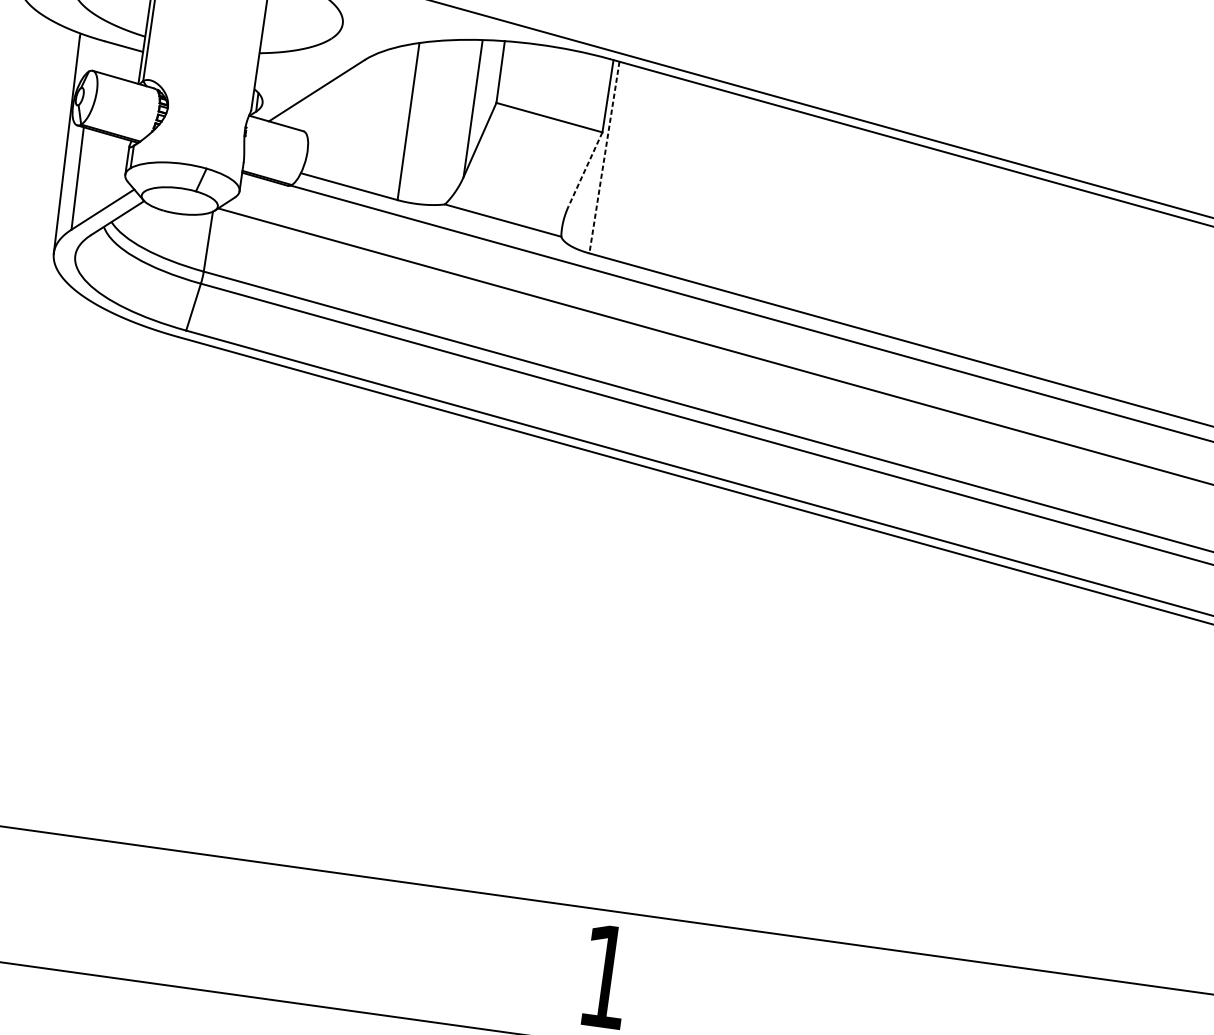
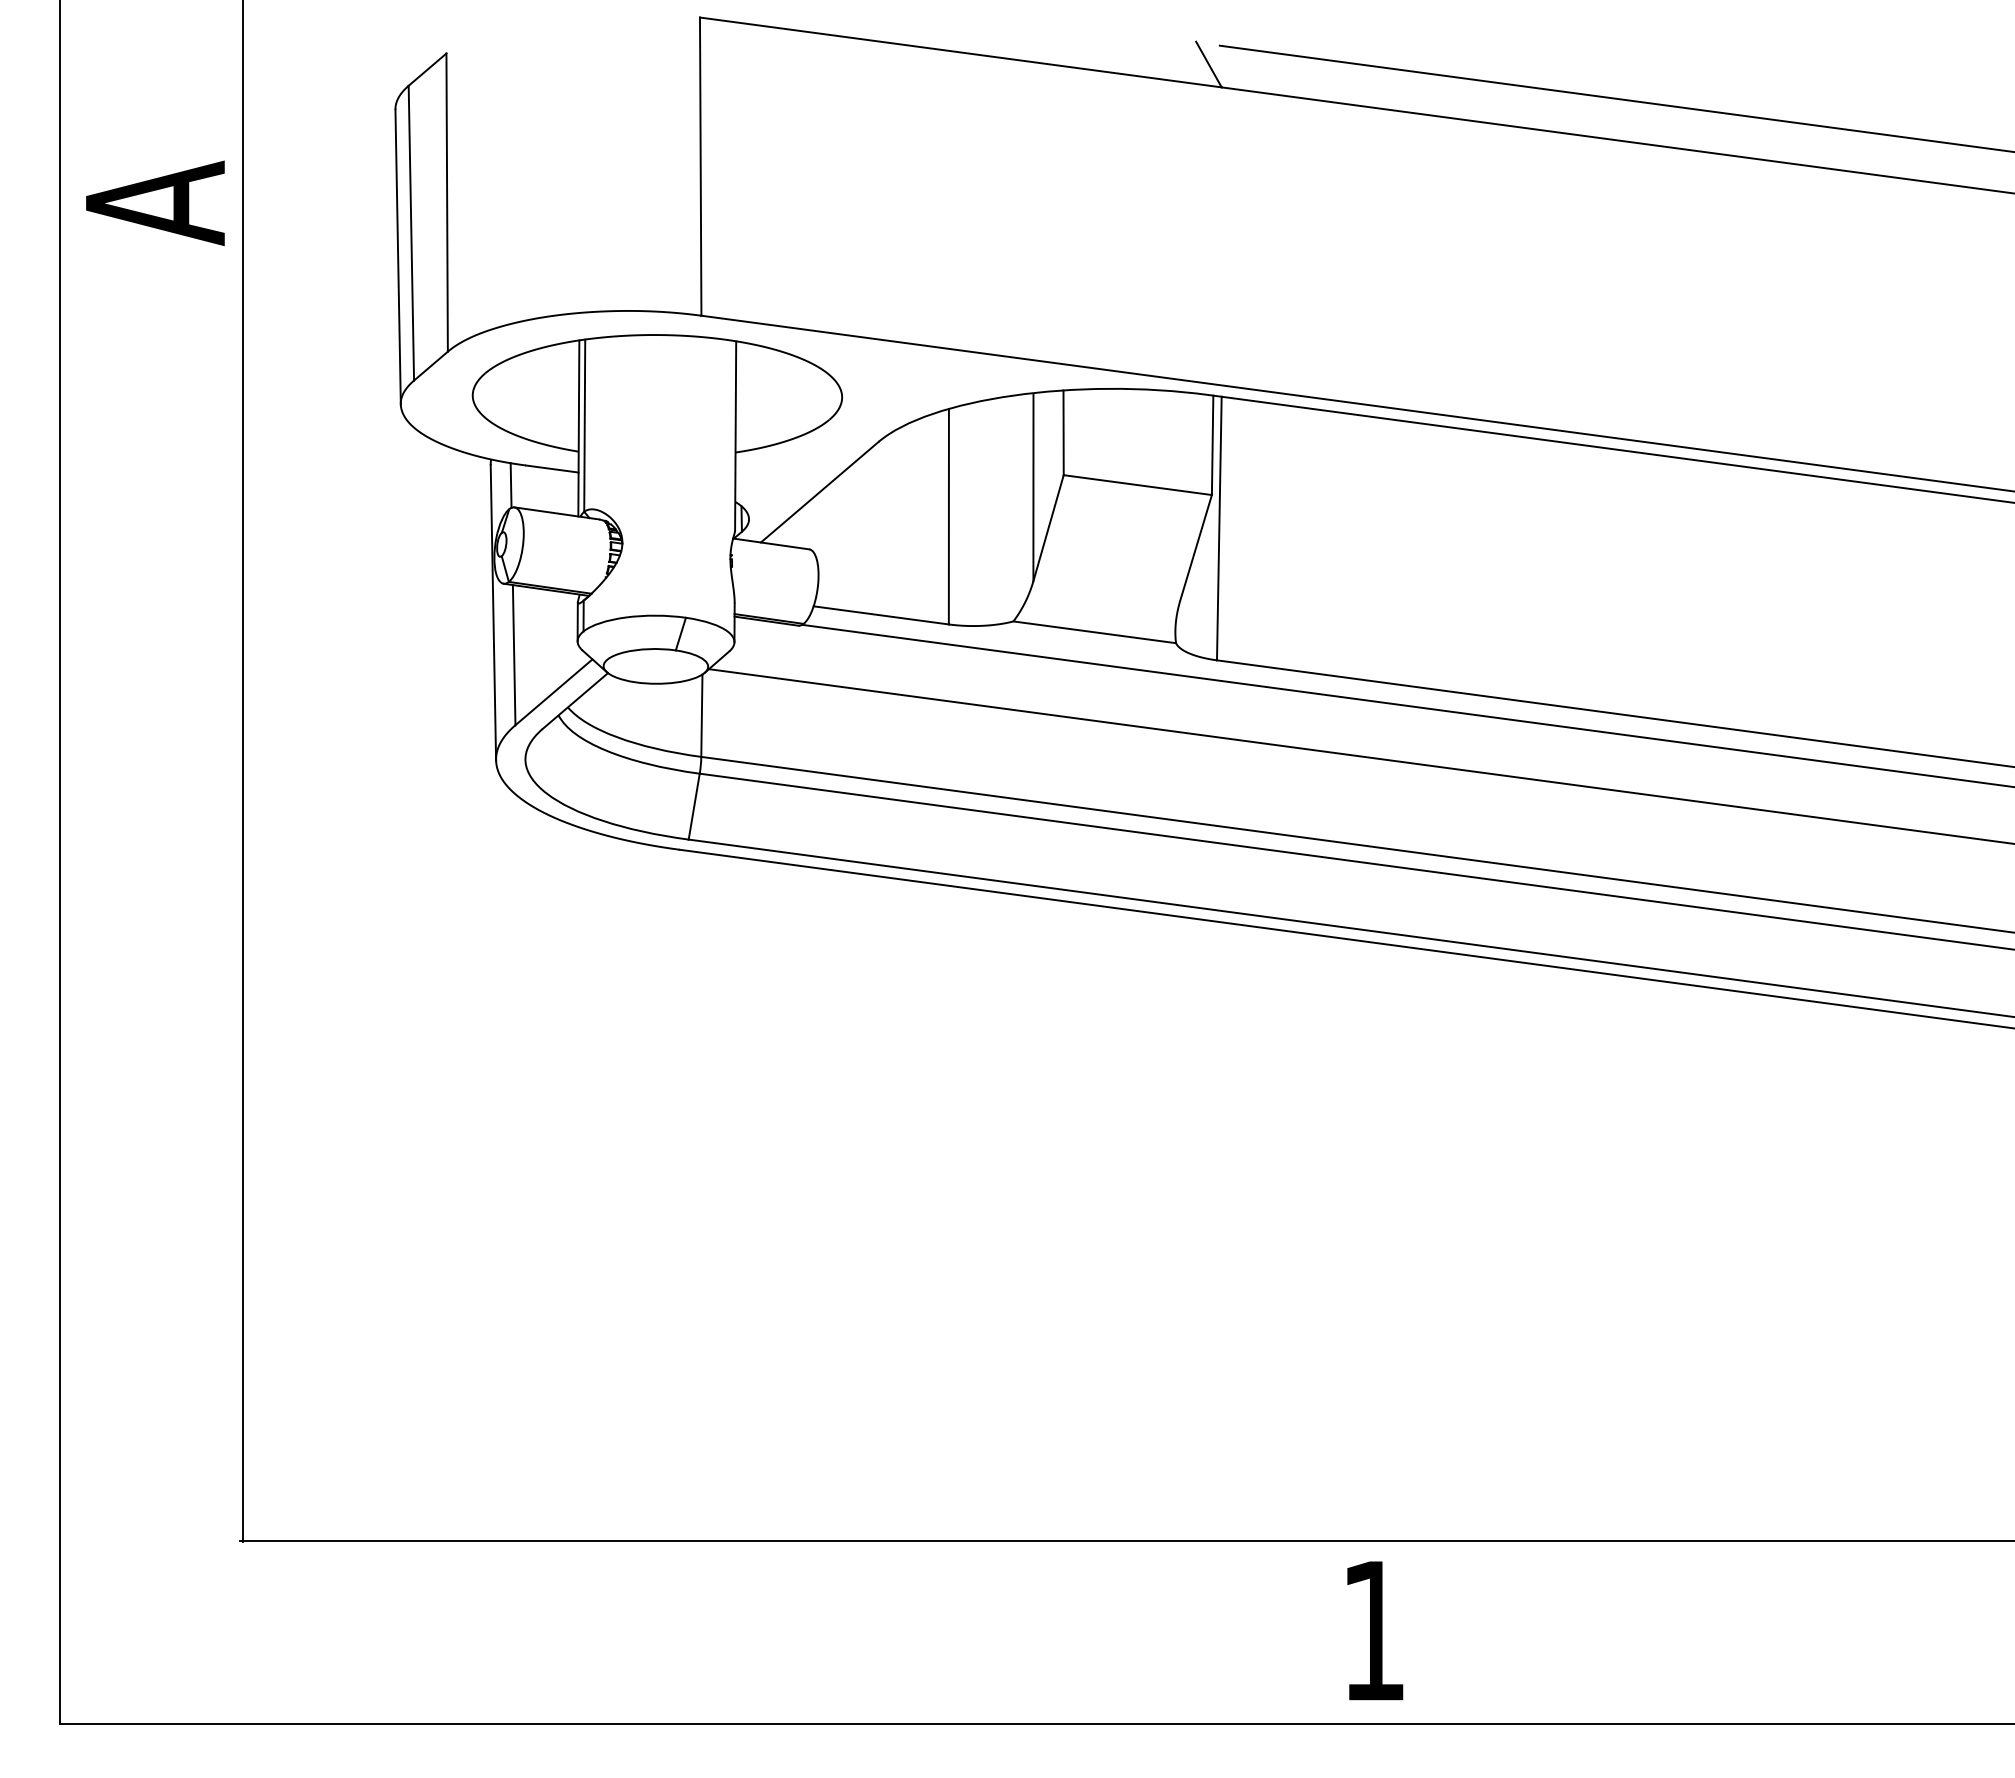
line: (92, 54) -> (510, 485), added
line: (604, 157) -> (1219, 528), dashed -> solid
line: (585, 169) -> (1195, 548), dashed -> solid

